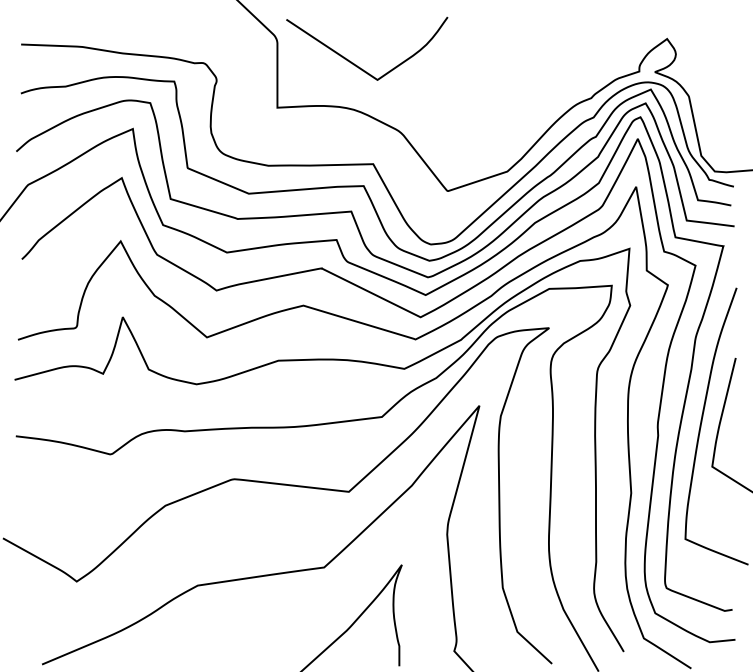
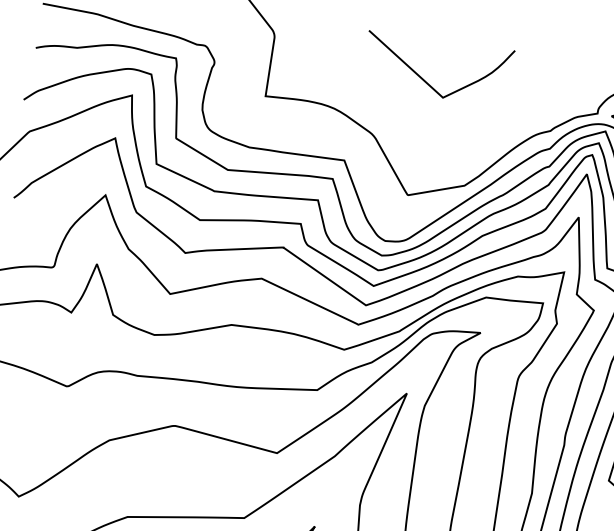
curve: (356, 64) -> (426, 80), moved

